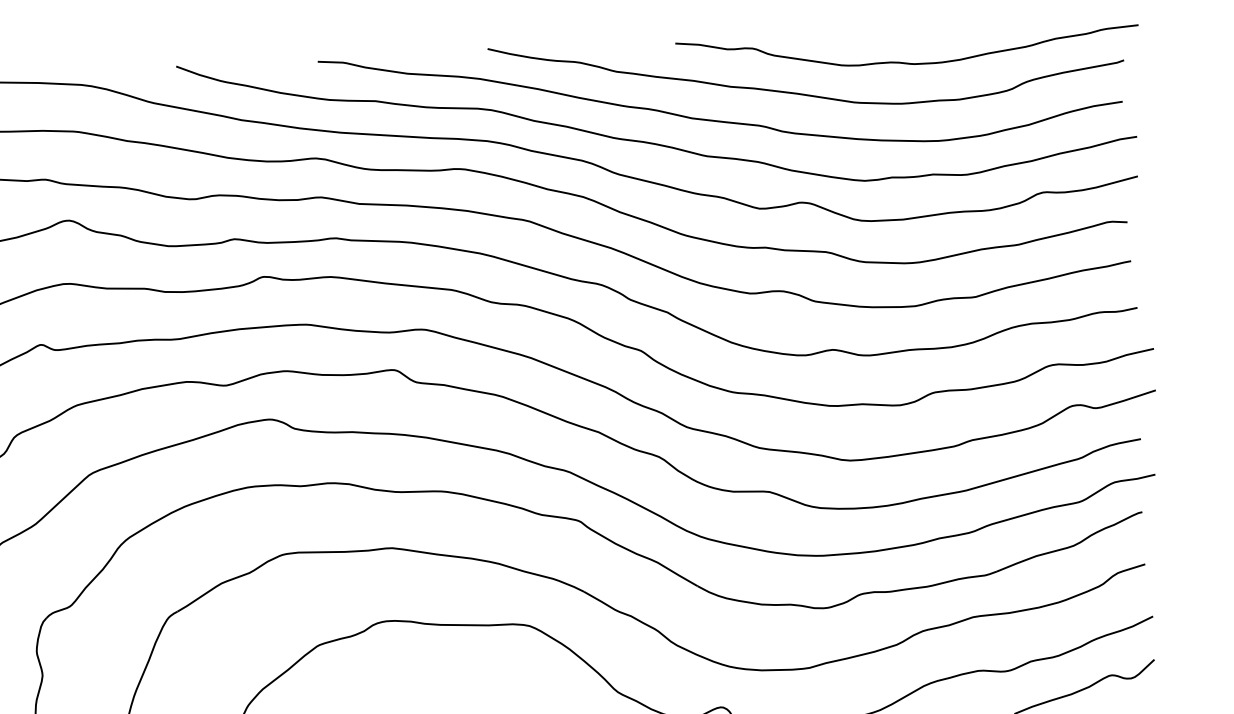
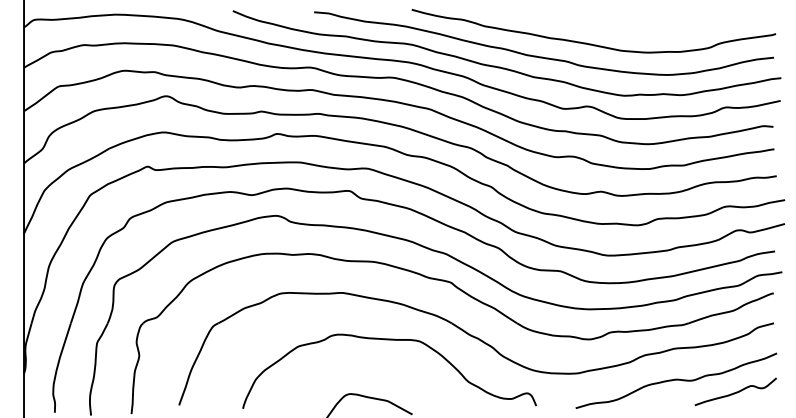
curve: (906, 61) -> (651, 28), removed

